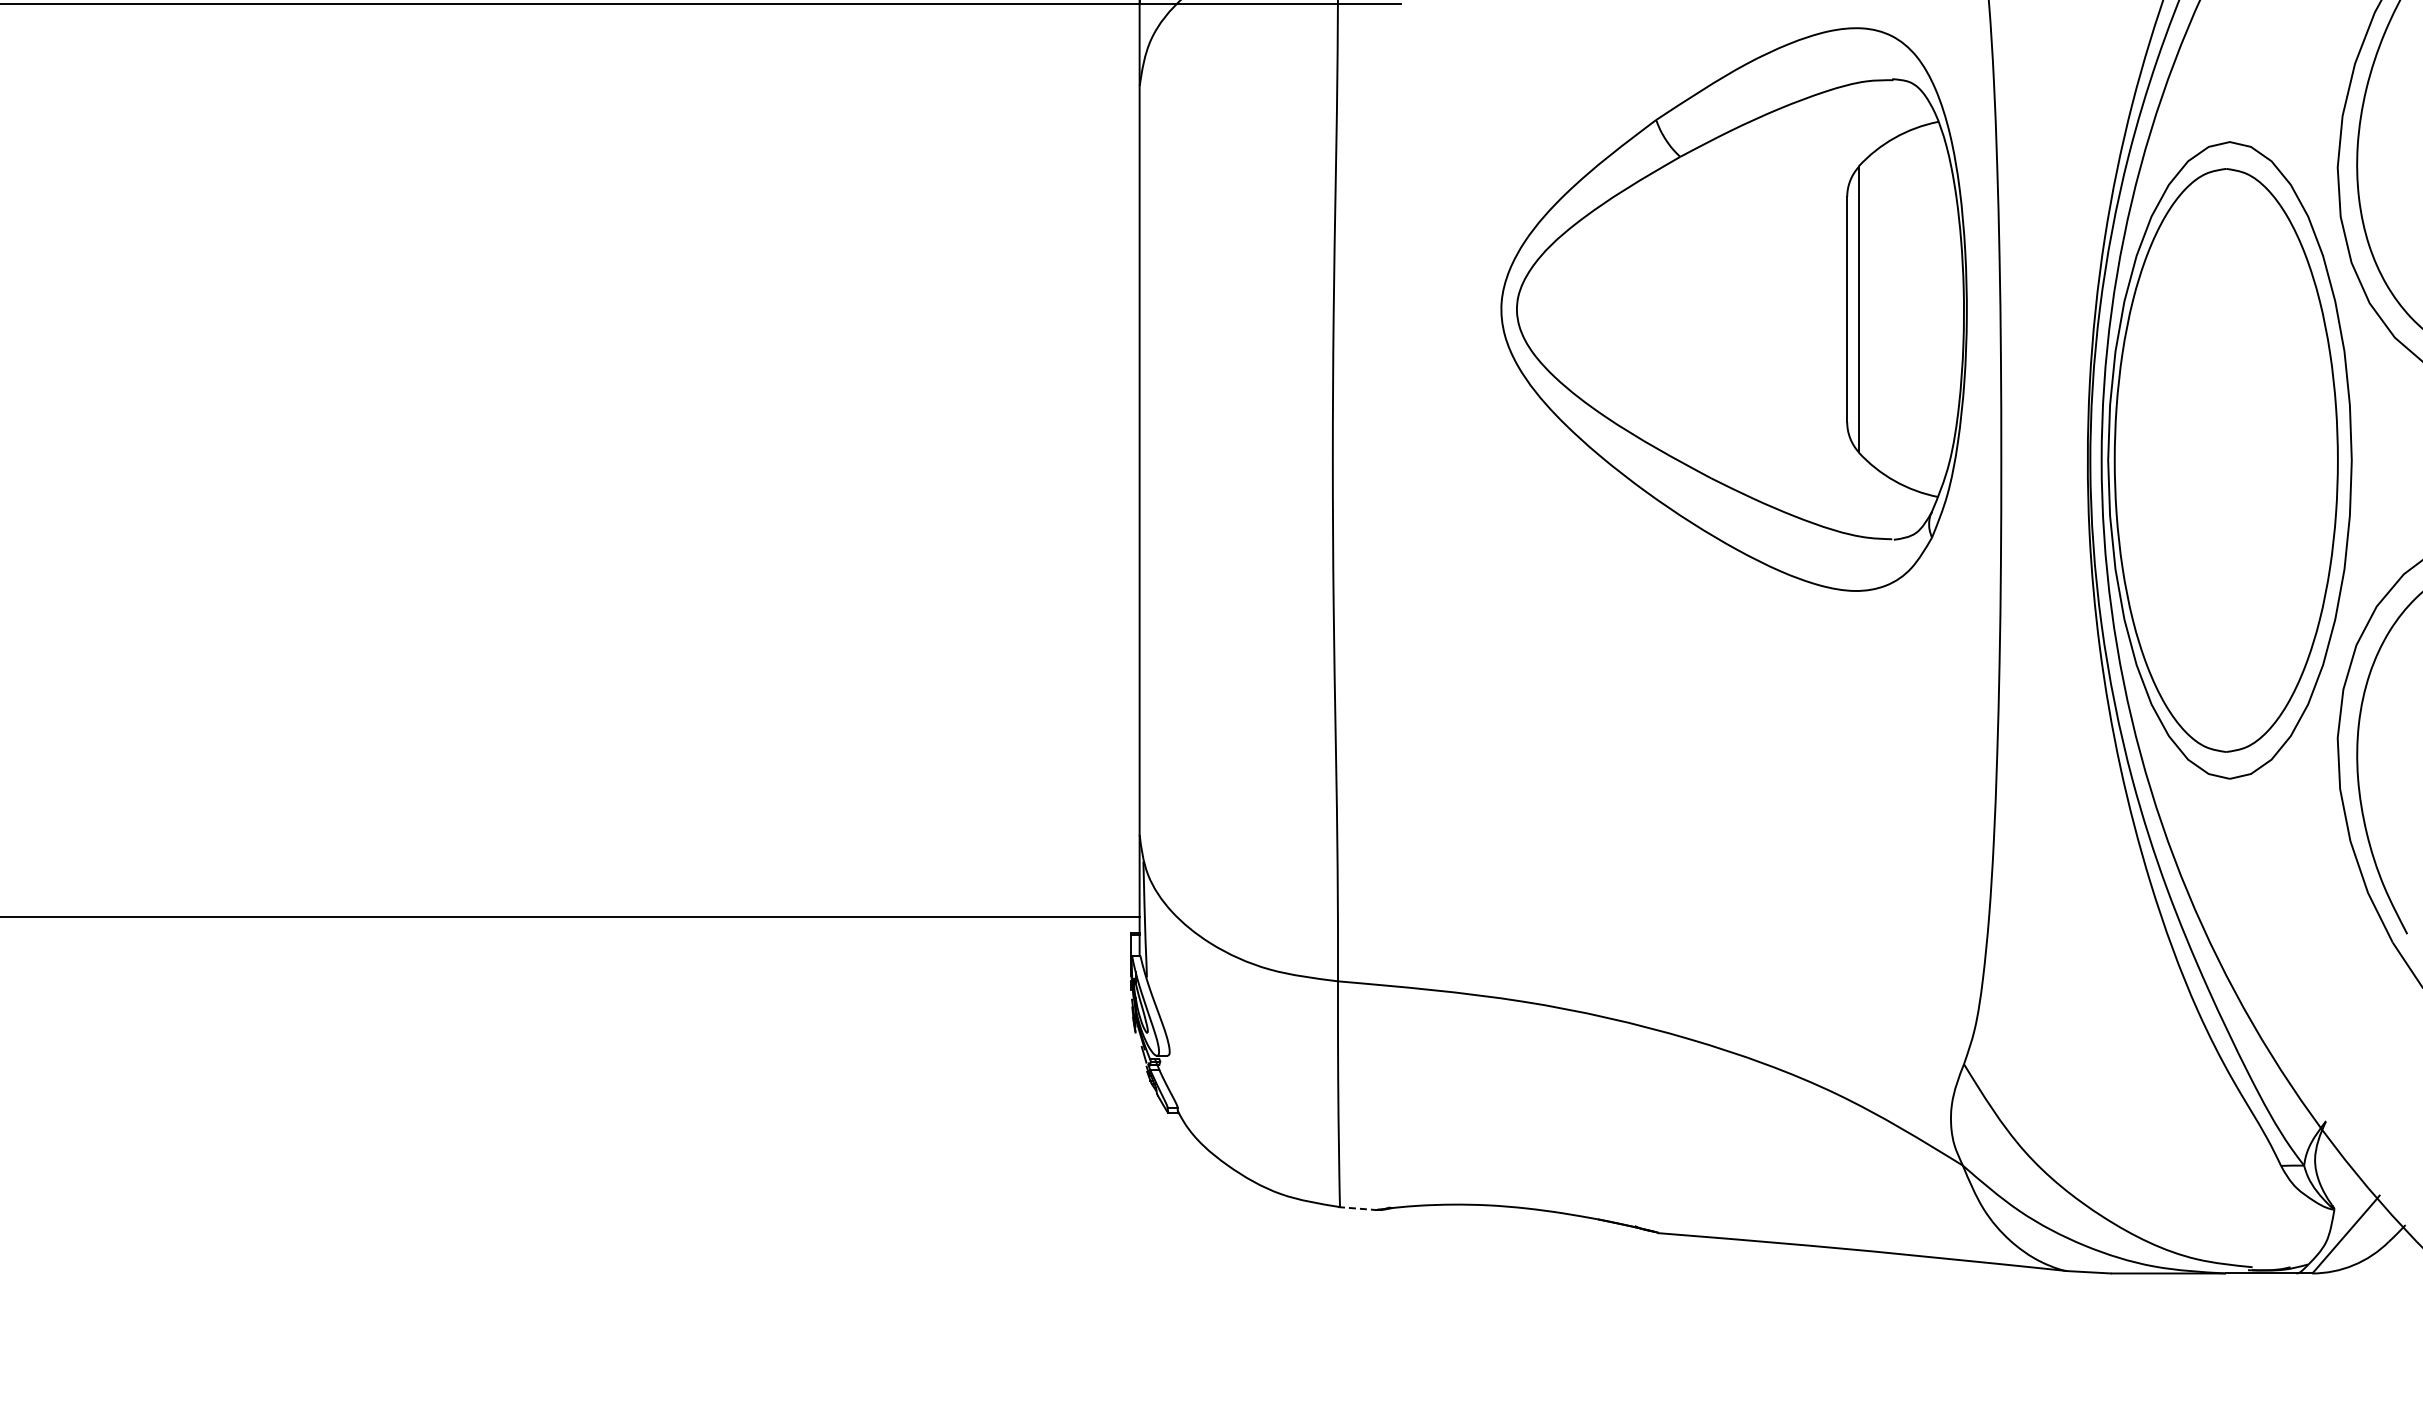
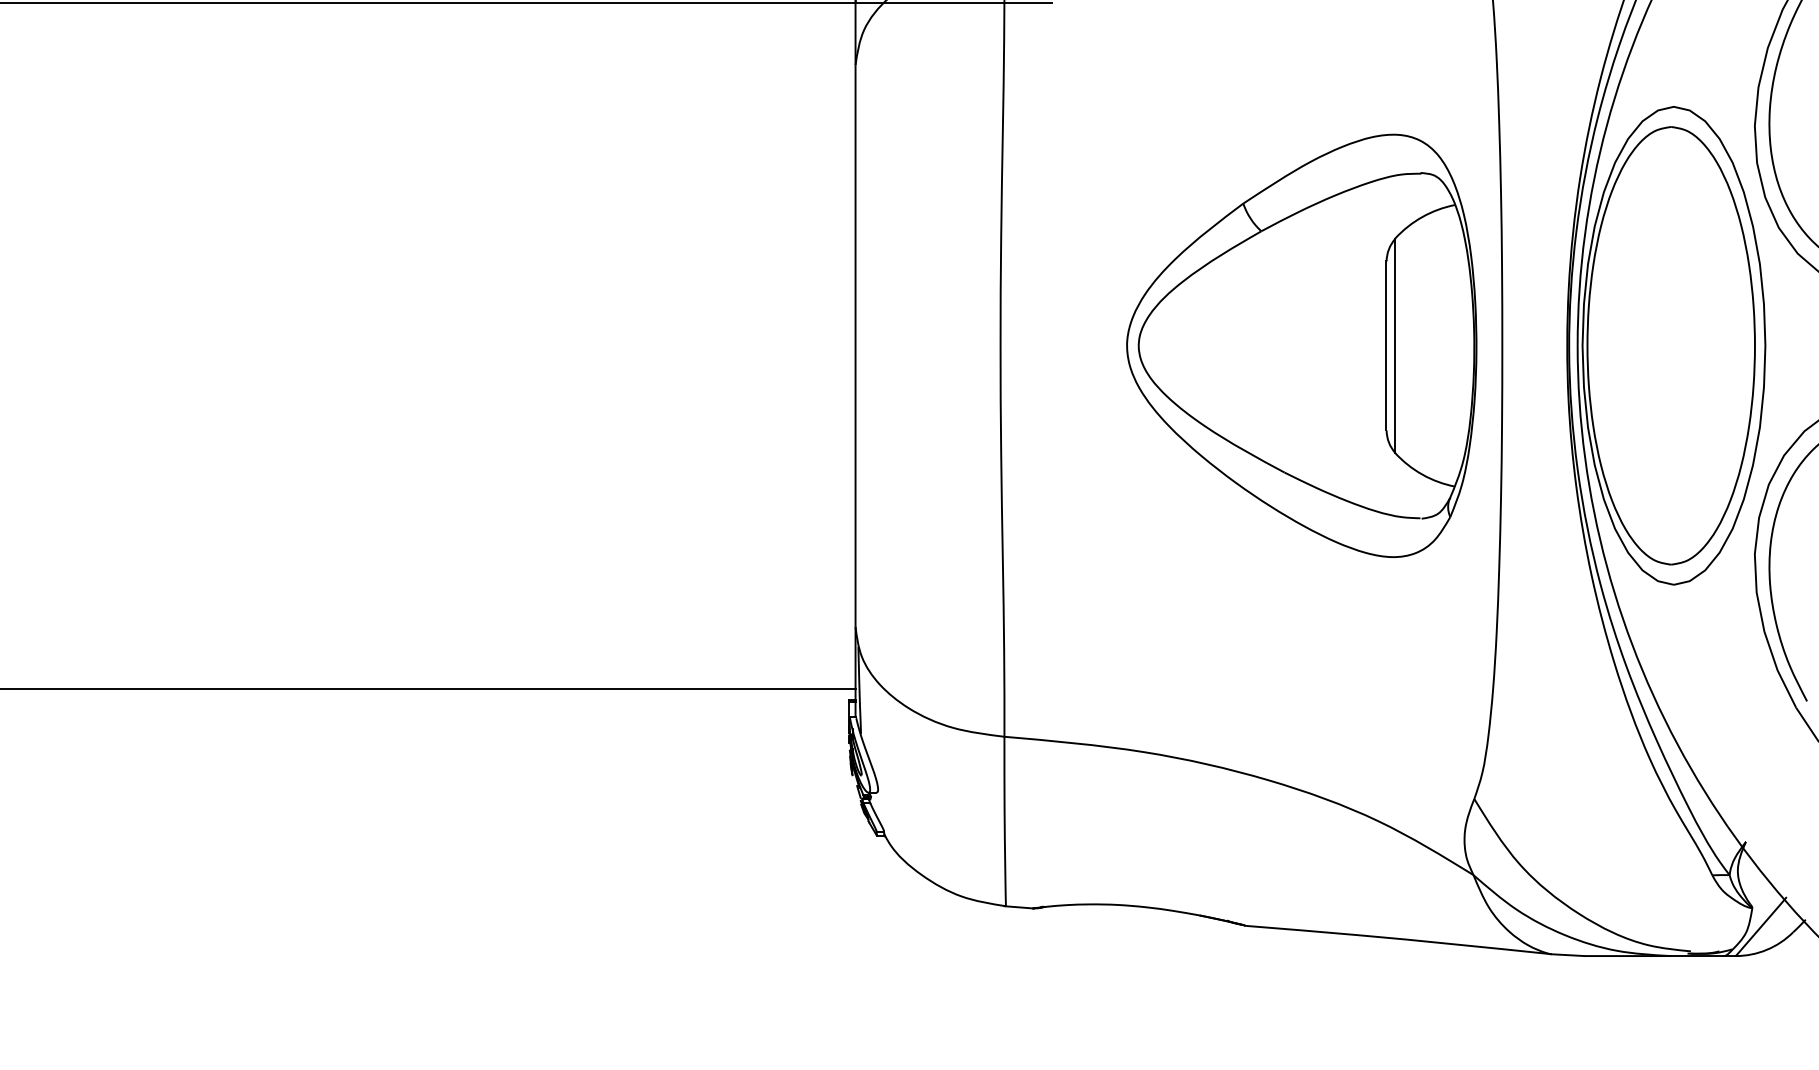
part: (1733, 309) -> (1301, 345), moved
line: (1357, 1208) -> (1019, 907), dashed -> solid

